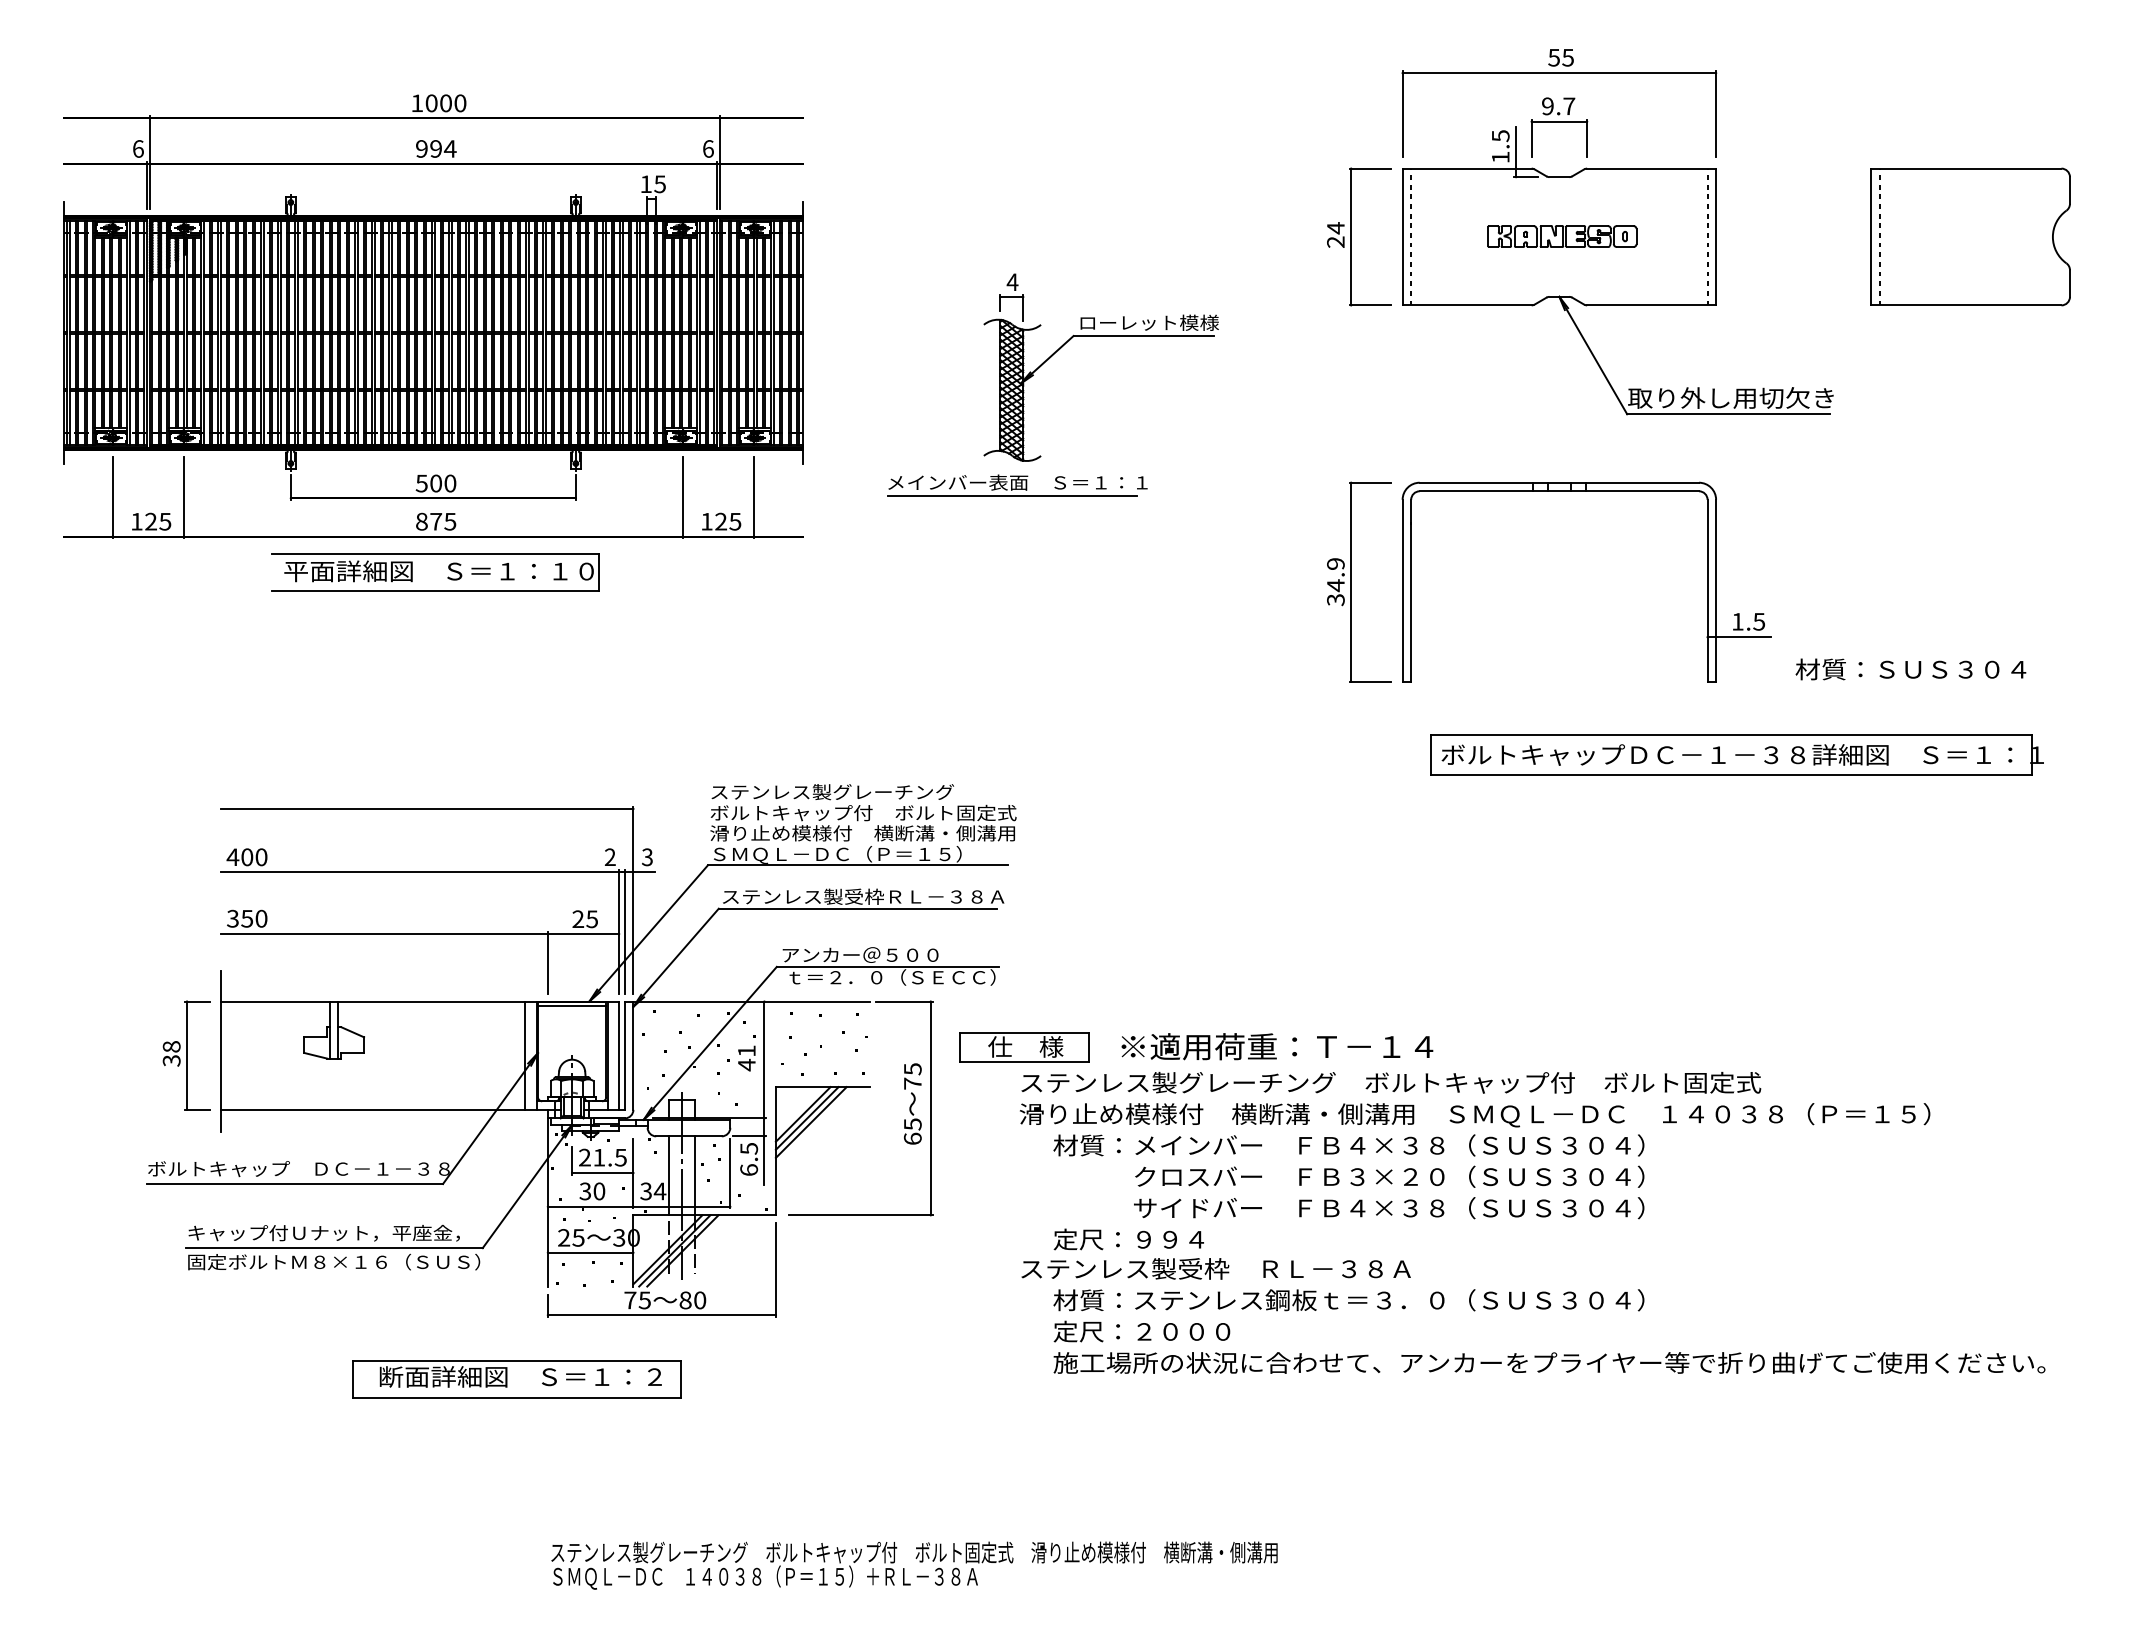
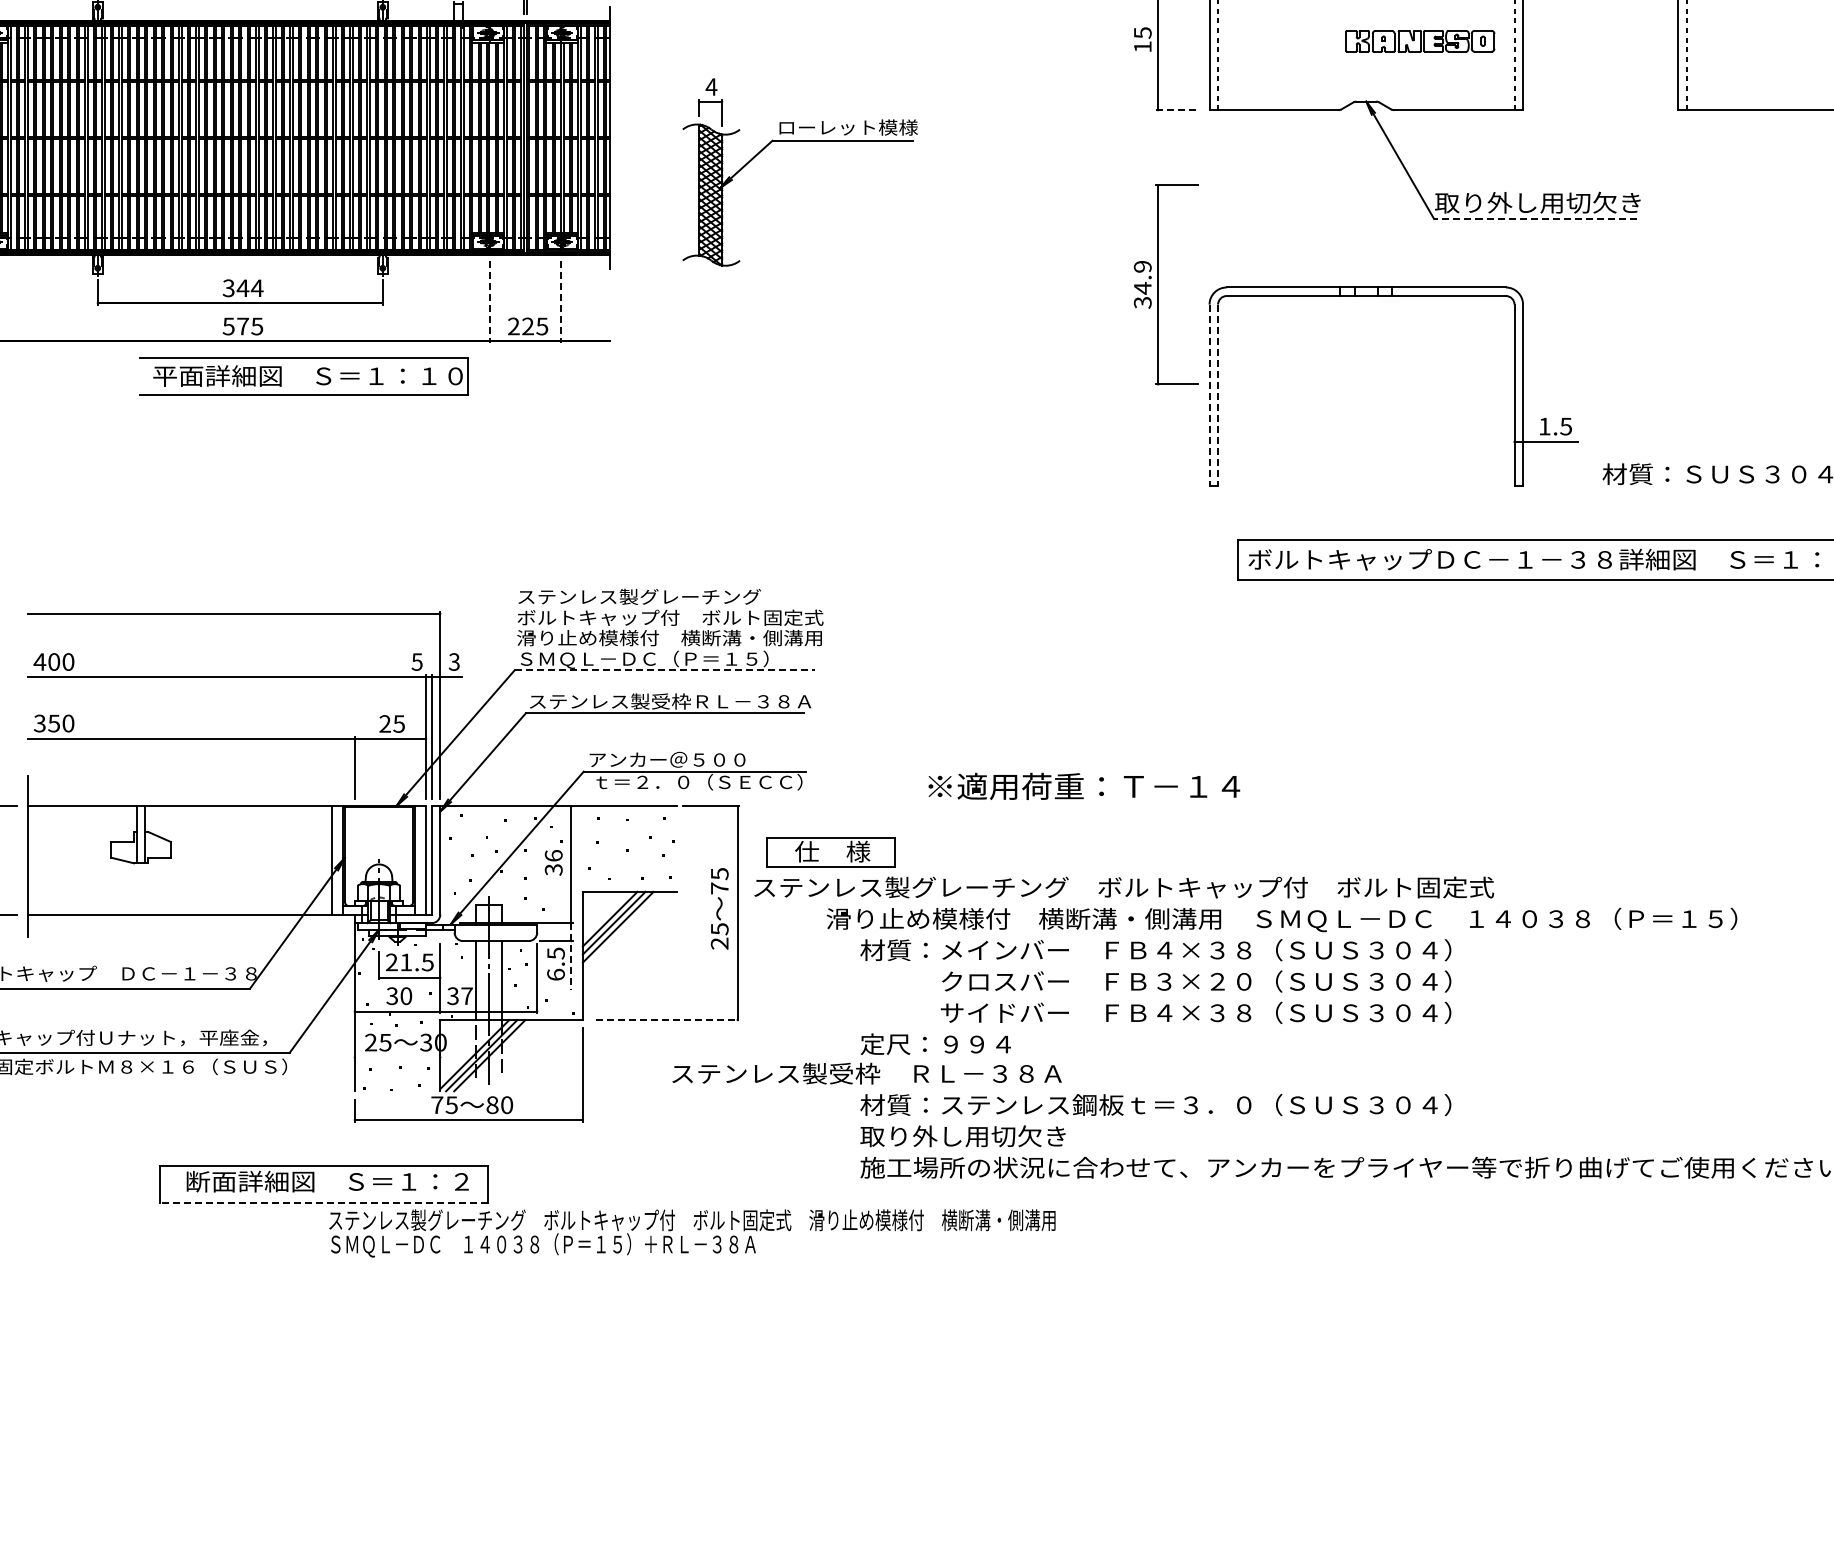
text: (1335, 234) -> (1142, 39), 24 -> 15
part: (1562, 236) -> (1420, 41), moved
line: (1370, 305) -> (1177, 110), solid -> dashed
part: (1100, 336) -> (799, 141), moved
line: (1727, 414) -> (1534, 219), solid -> dashed
text: (436, 483) -> (243, 288), 500 -> 344
part: (1017, 485) -> (824, 290), removed
line: (682, 497) -> (489, 302), solid -> dashed
line: (754, 497) -> (561, 302), solid -> dashed
text: (421, 521) -> (228, 326), 875 -> 575
text: (706, 521) -> (513, 326), 125 -> 225
part: (447, 577) -> (316, 382), moved
part: (1351, 581) -> (1158, 284), moved
line: (1402, 590) -> (1209, 395), solid -> dashed
line: (1411, 590) -> (1218, 395), solid -> dashed
text: (609, 857) -> (416, 662), 2 -> 5
line: (857, 865) -> (664, 670), solid -> dashed
line: (571, 1006) -> (378, 811), removed
text: (1277, 1046) -> (1084, 786), moved
text: (746, 1058) -> (553, 863), 41 -> 36
text: (1391, 1082) -> (1124, 887), moved
text: (912, 1138) -> (719, 943), 65 -> 25
line: (764, 1152) -> (571, 957), solid -> dashed
text: (659, 1191) -> (466, 996), 34 -> 37
line: (860, 1215) -> (667, 1020), solid -> dashed
line: (590, 1252) -> (397, 1057), removed
text: (1215, 1268) -> (866, 1073), moved
text: (1155, 1331) -> (962, 1136), 定尺：２０００ -> 取り外し用切欠き
line: (516, 1398) -> (323, 1203), solid -> dashed
text: (914, 1565) -> (692, 1233), moved

